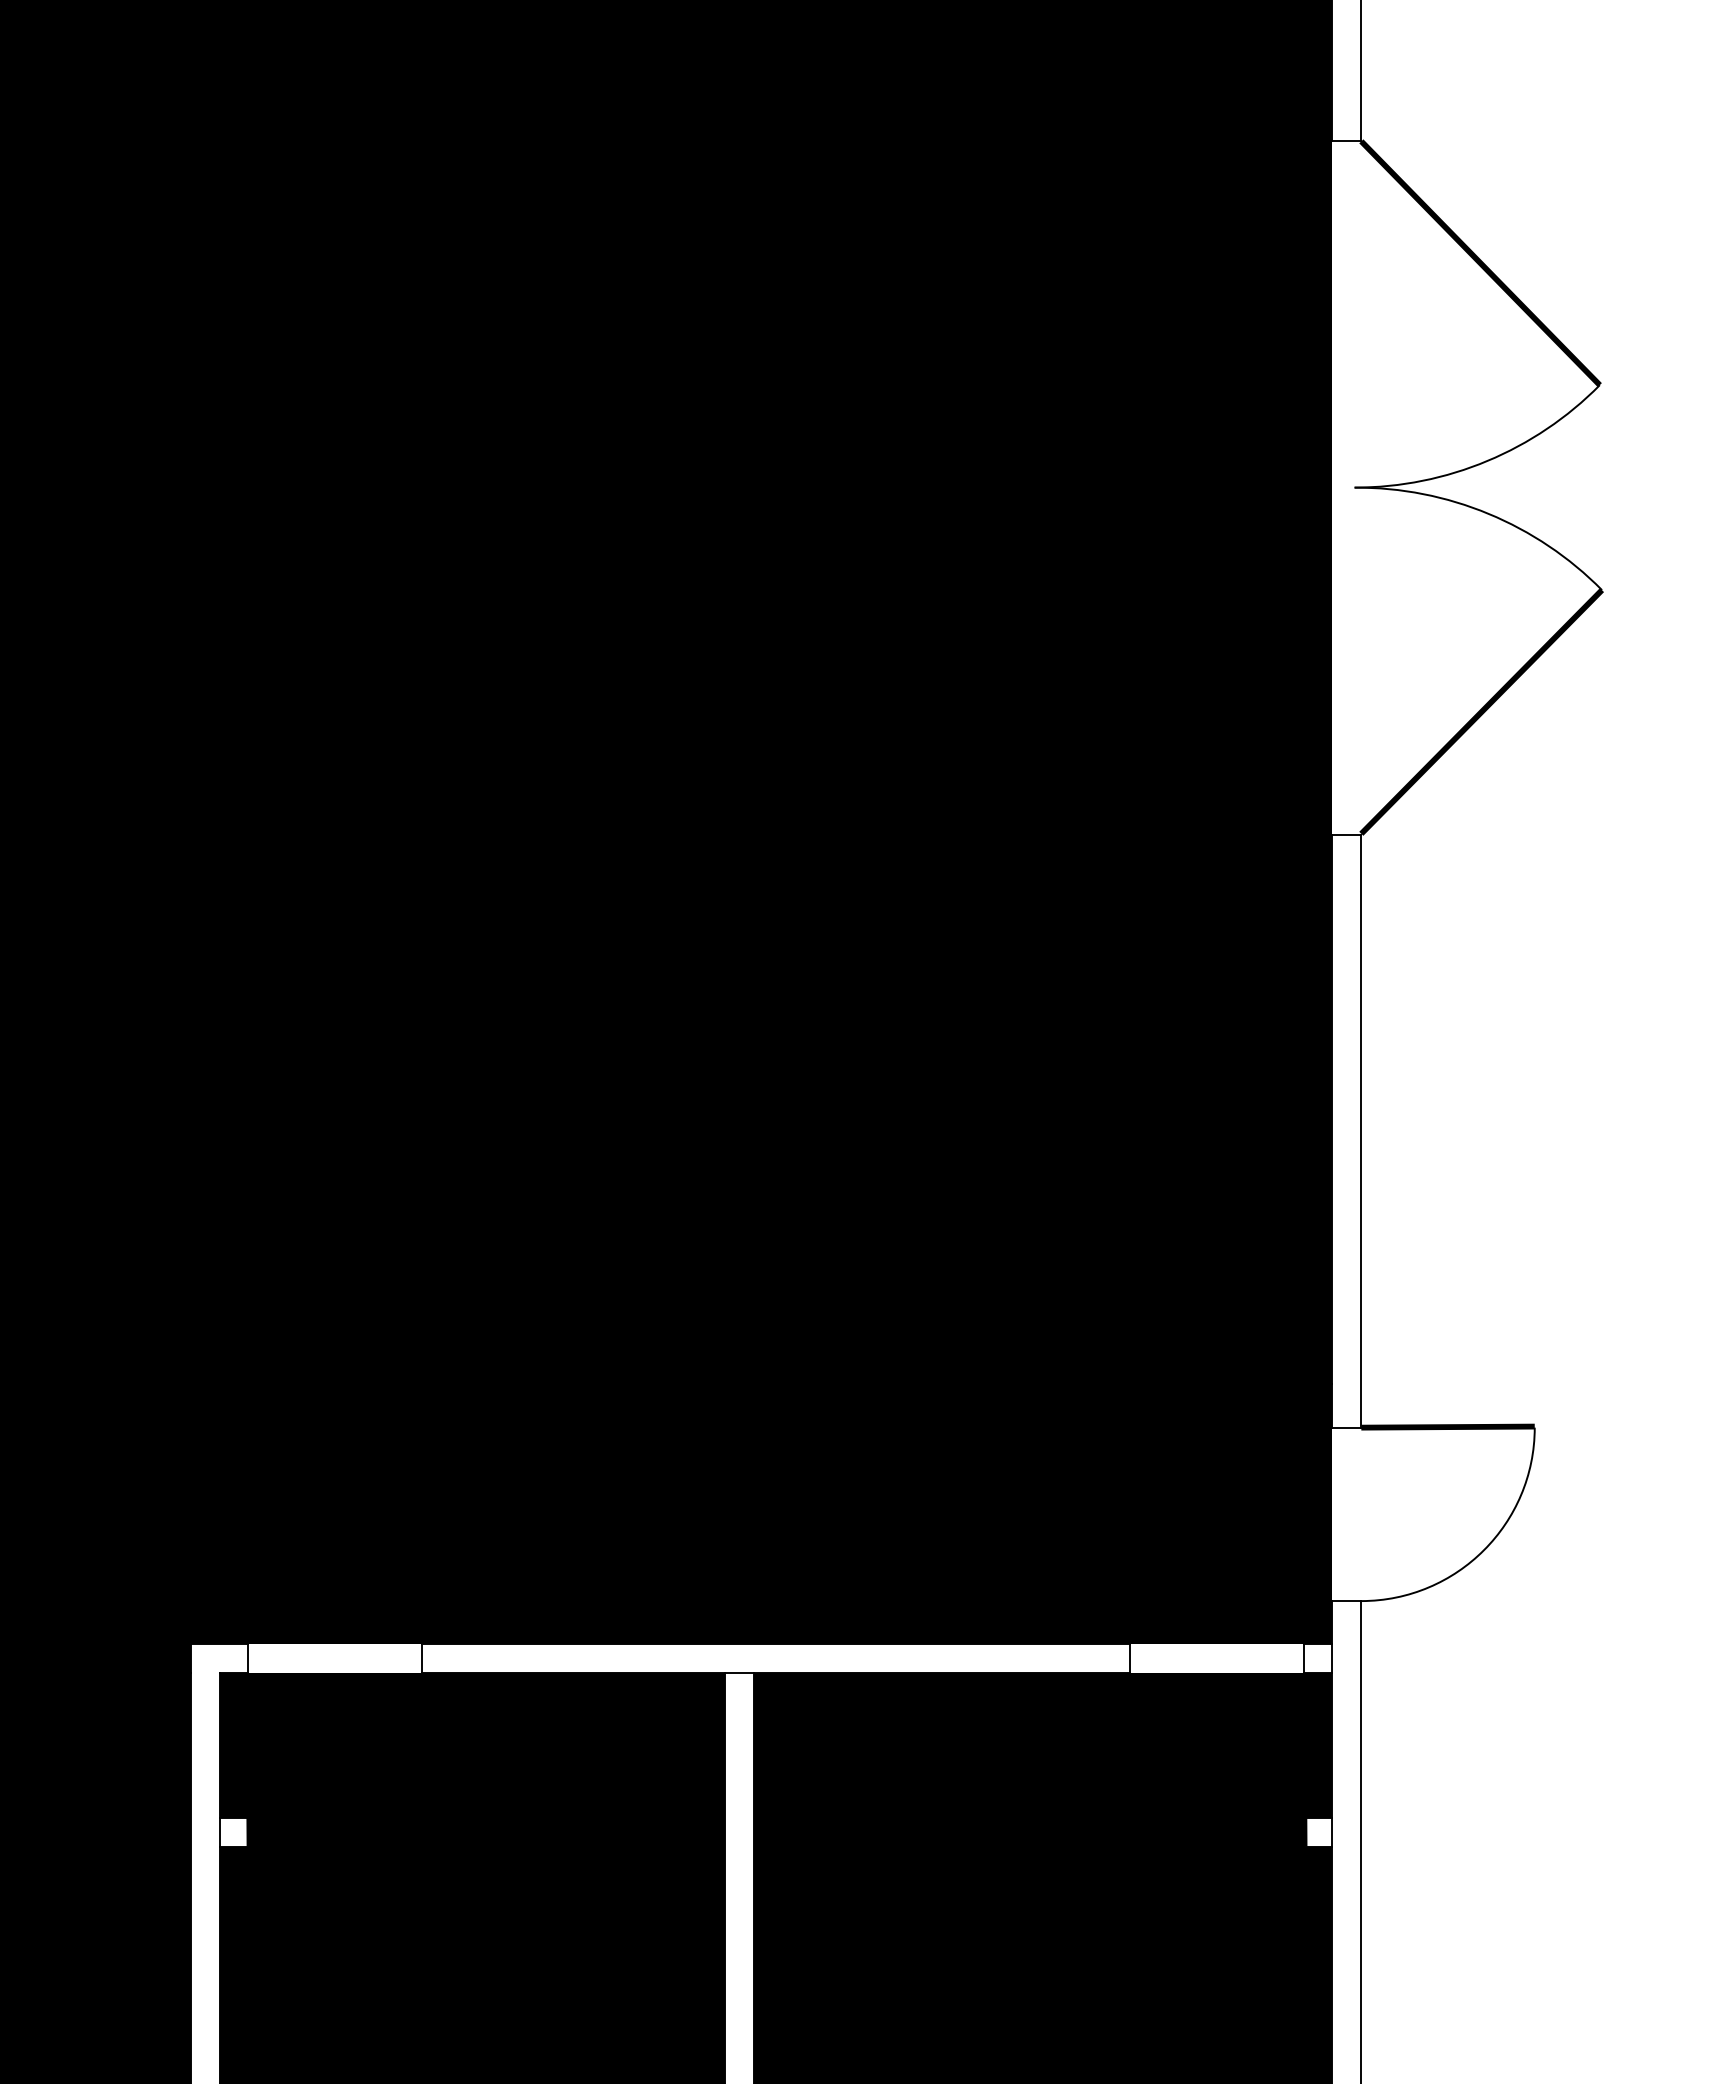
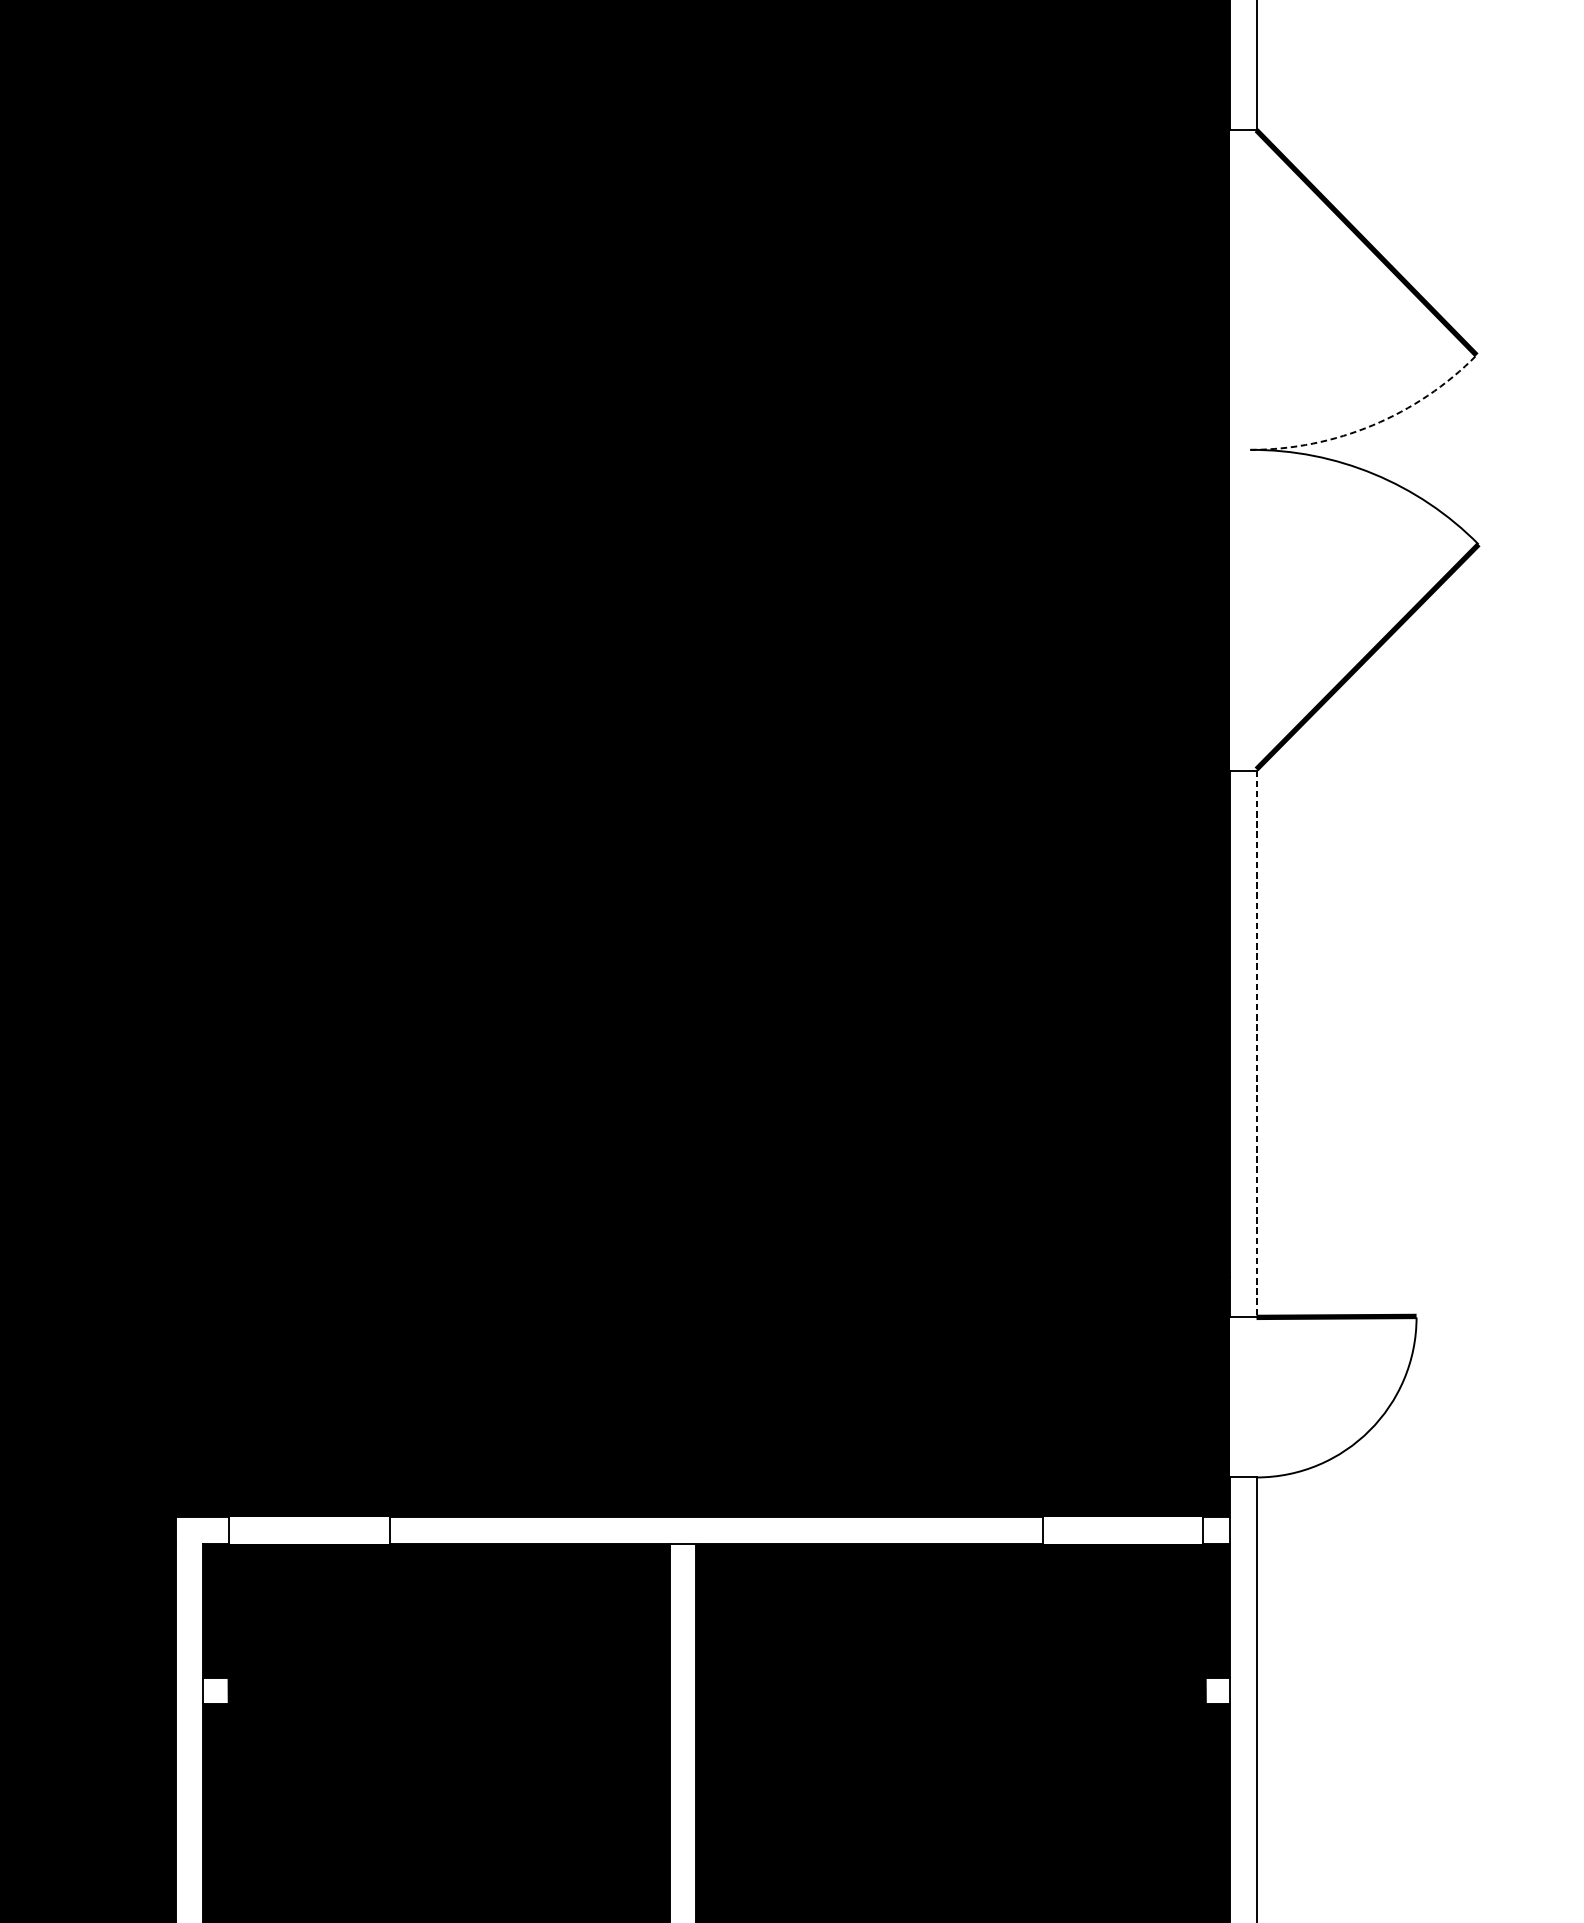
arc: (1487, 460) -> (1372, 424), solid -> dashed
line: (1361, 1131) -> (1256, 1044), solid -> dashed

